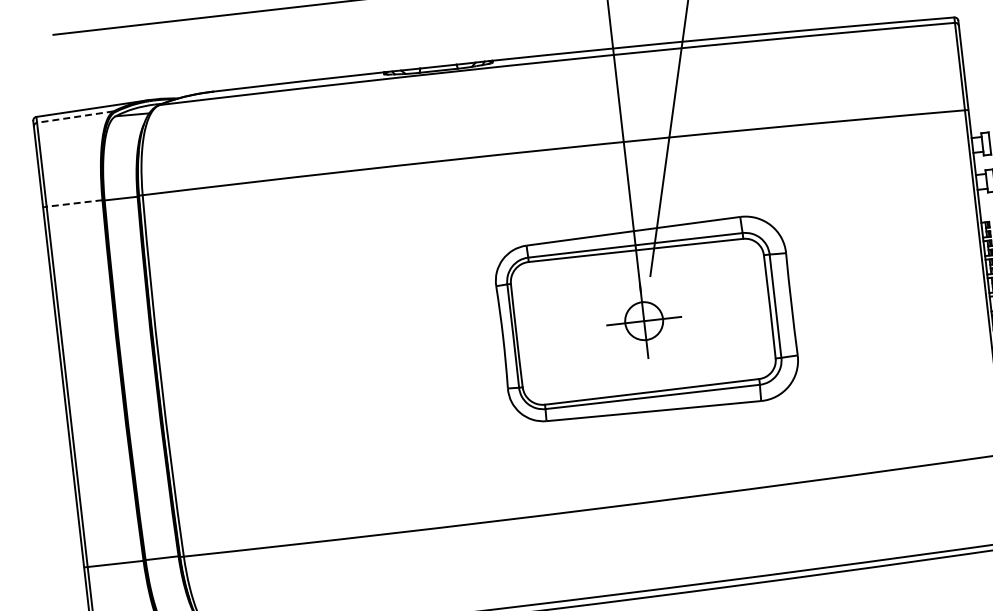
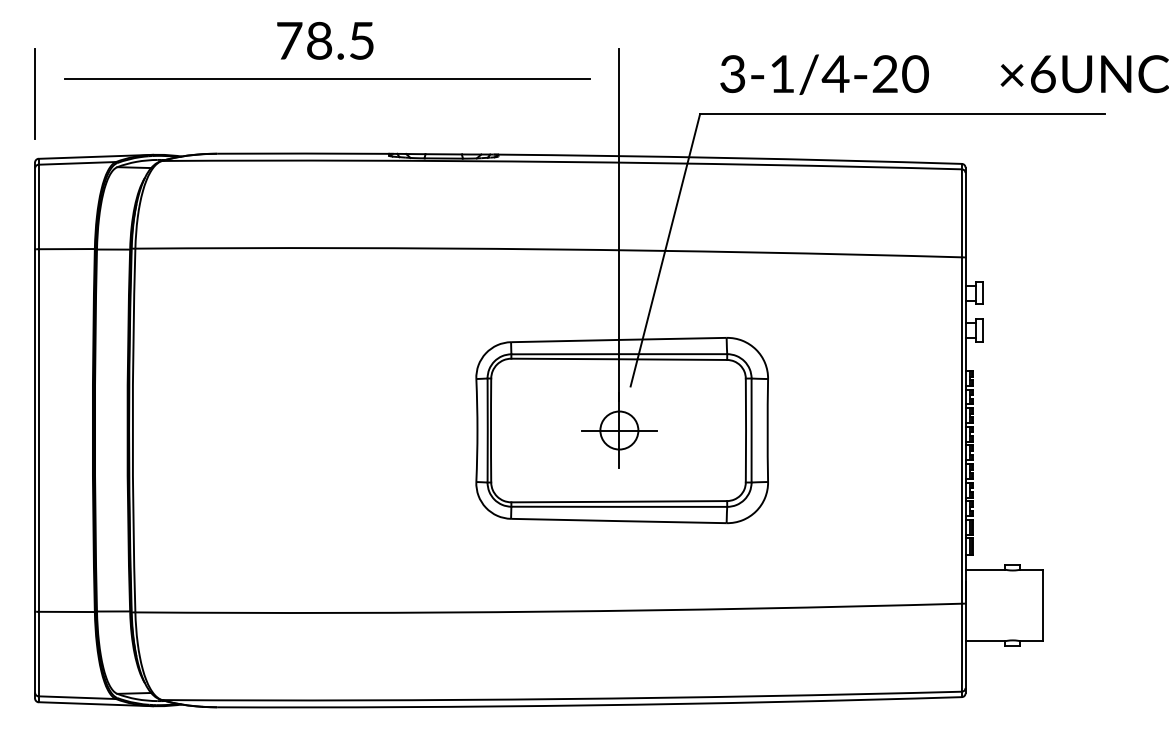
line: (25, 52) -> (35, 93), added
line: (75, 117) -> (77, 163), dashed -> solid
line: (74, 203) -> (66, 249), dashed -> solid

